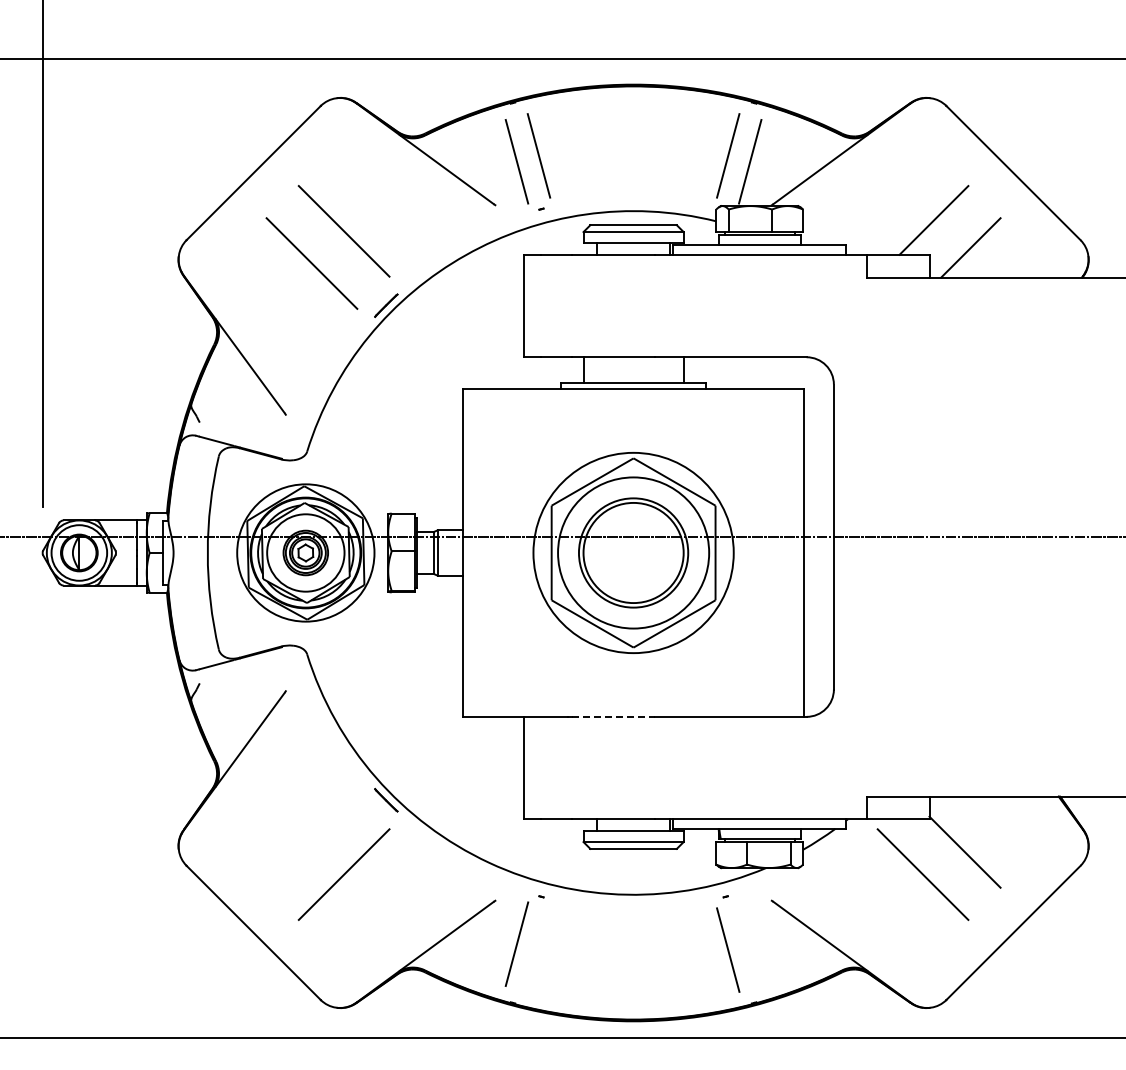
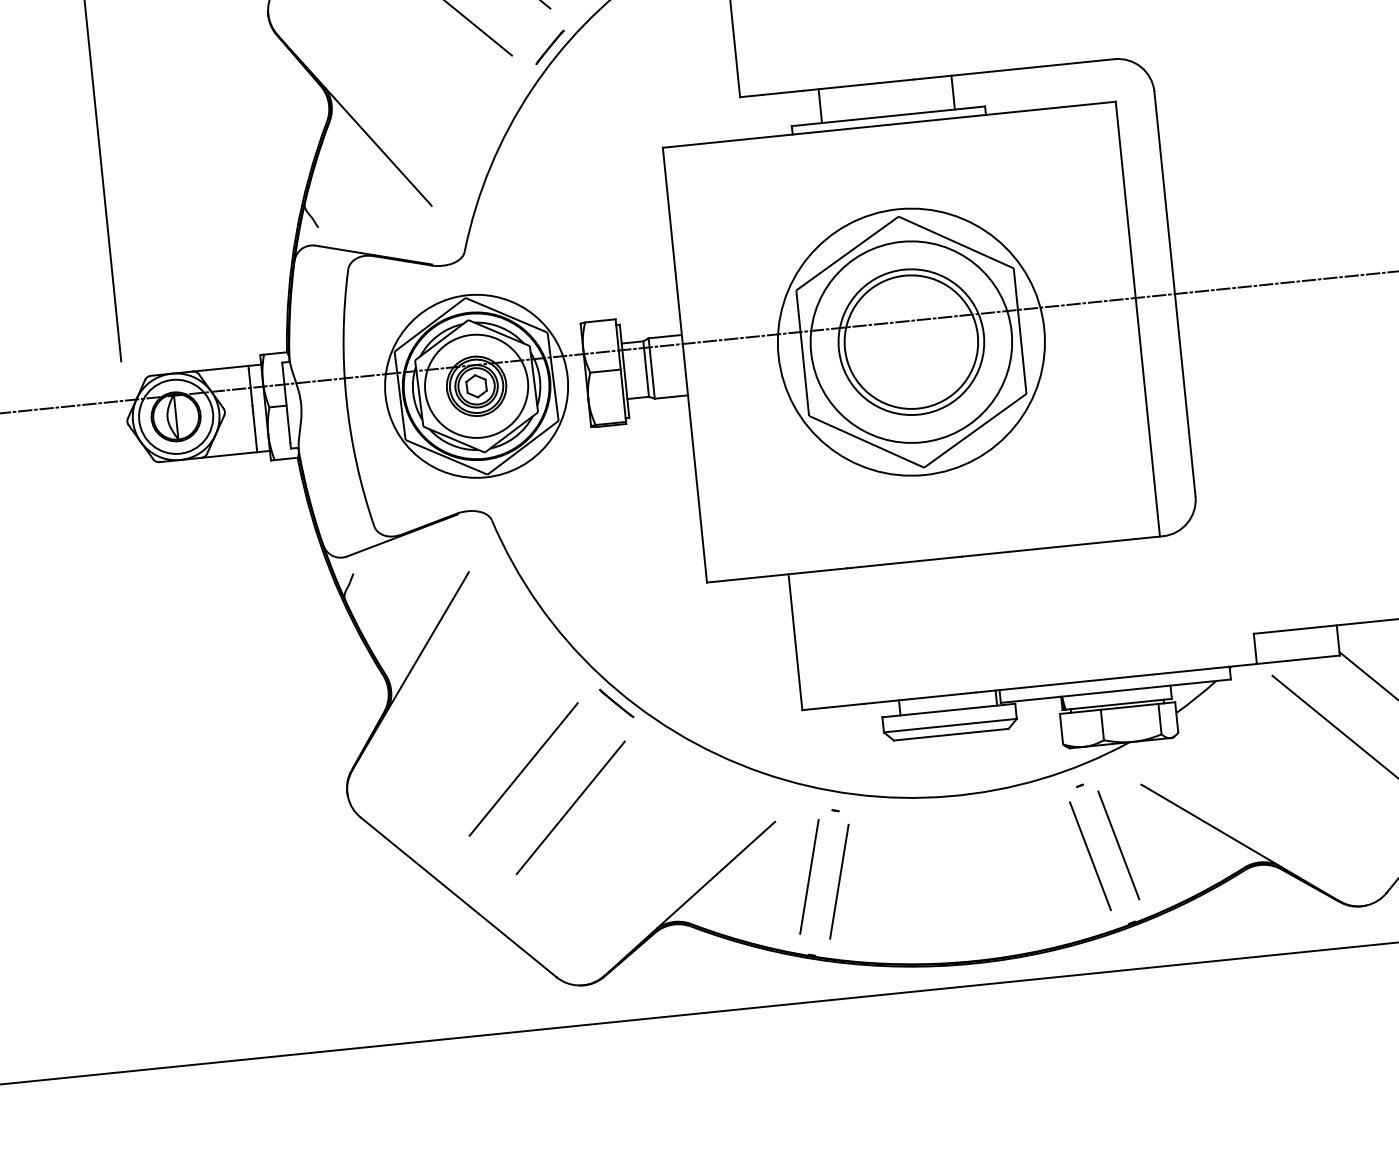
line: (613, 716) -> (906, 561), dashed -> solid
line: (311, 842) -> (523, 769), added
line: (750, 943) -> (1119, 844), added
line: (538, 949) -> (838, 880), added

